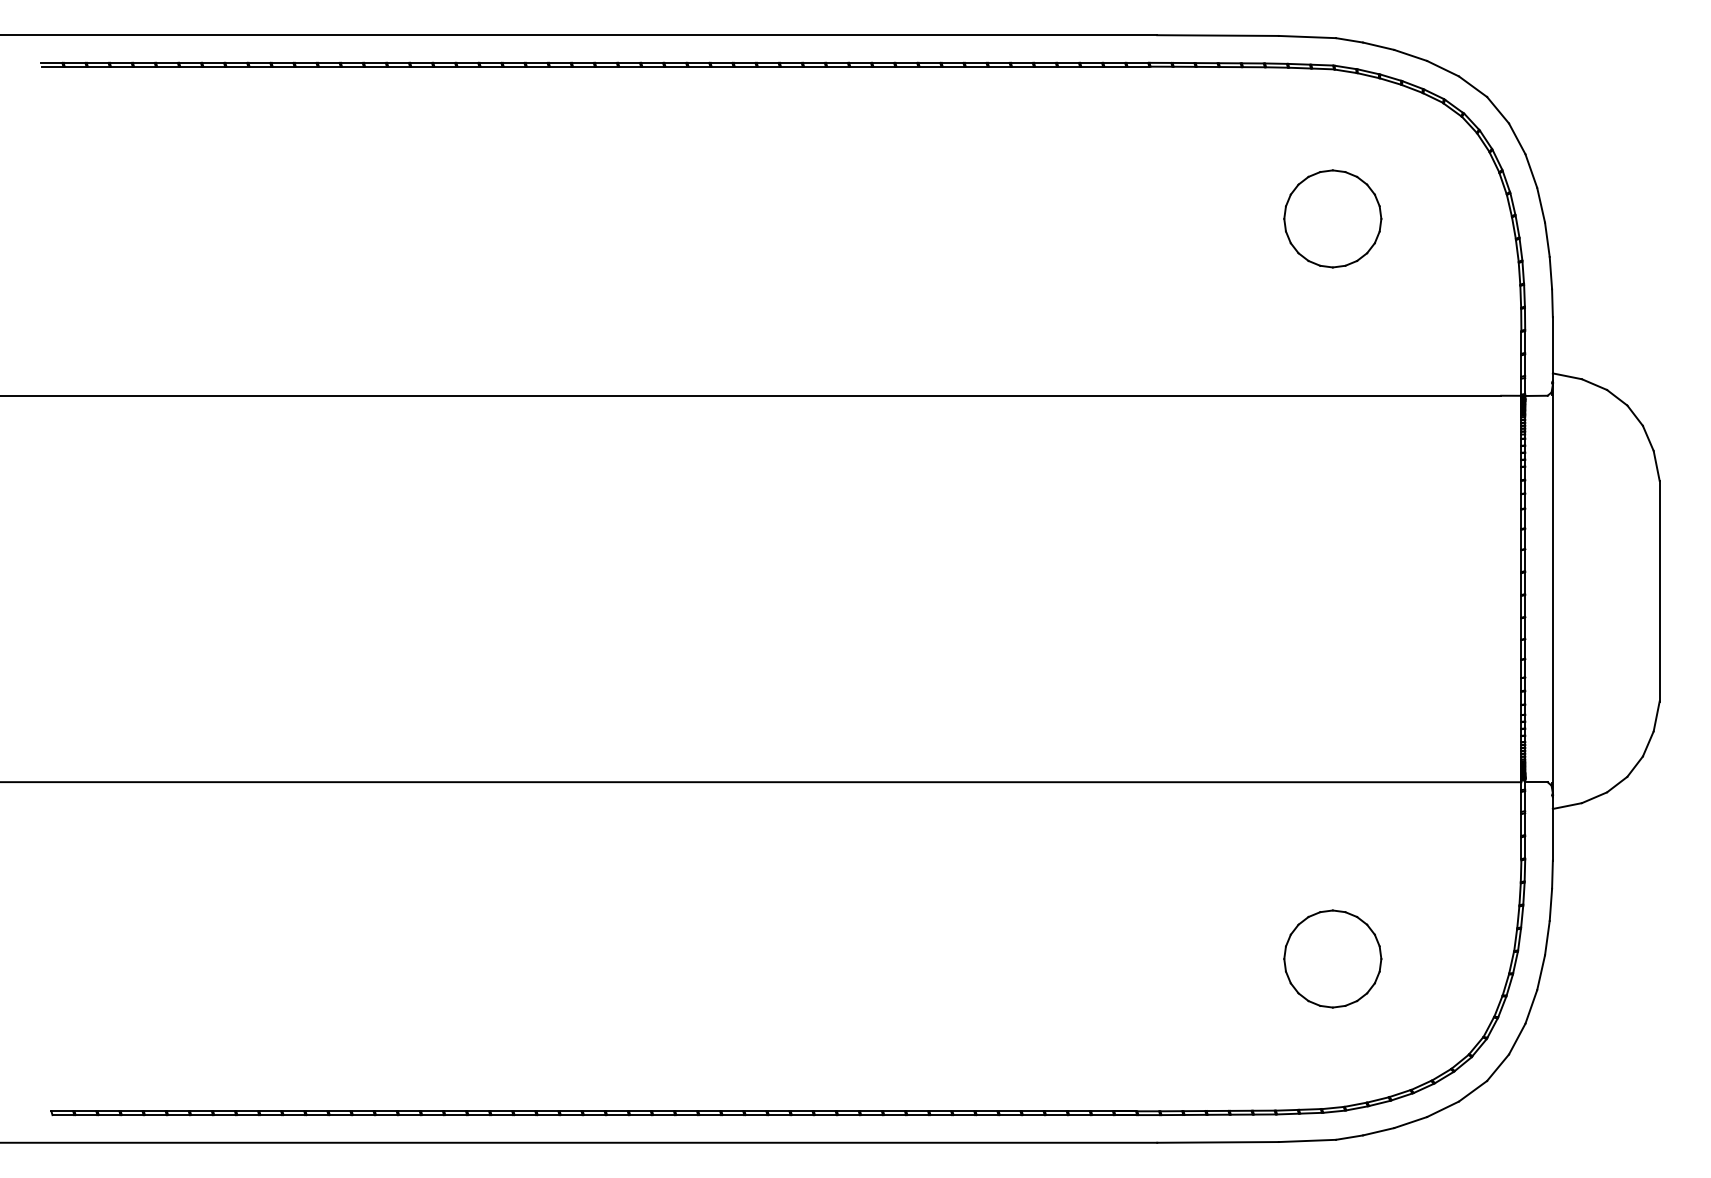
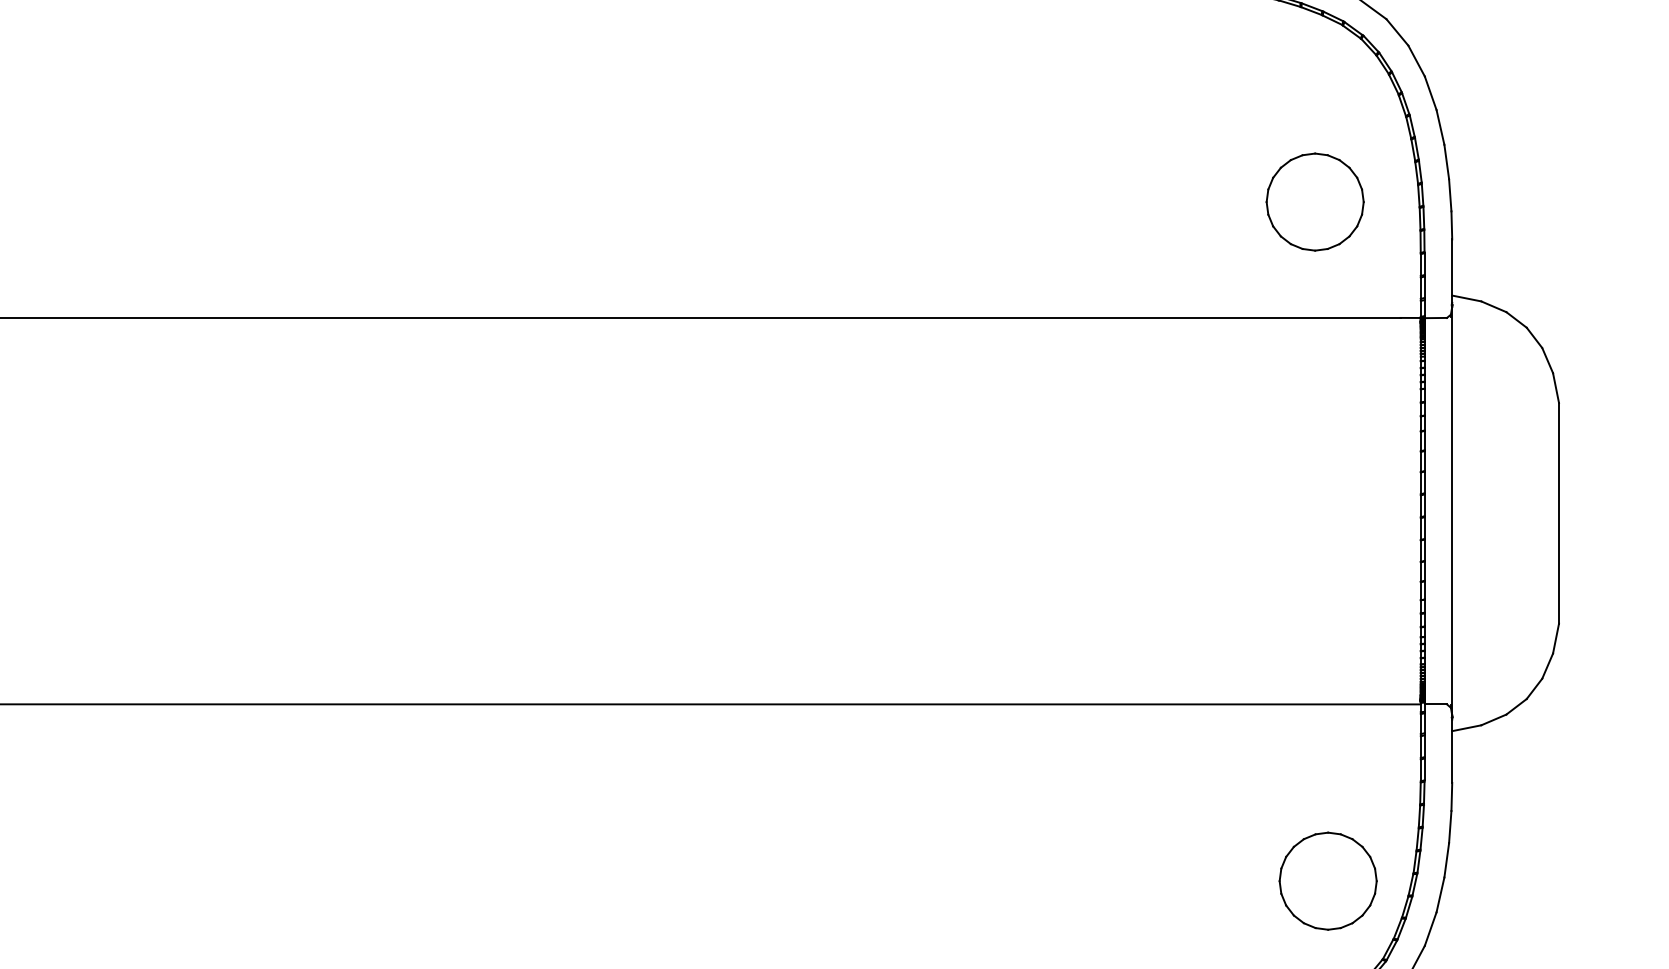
part: (1332, 218) -> (1314, 201), moved
part: (1332, 958) -> (1327, 880), moved

